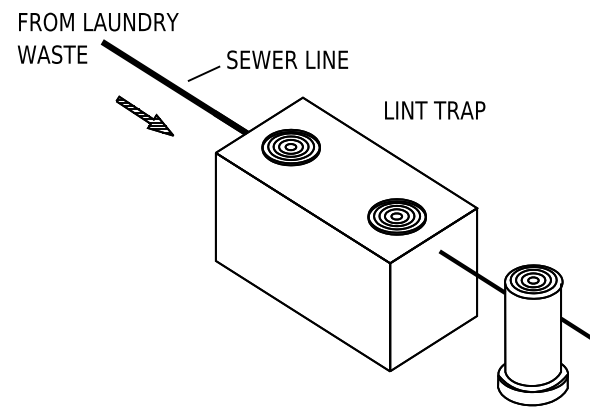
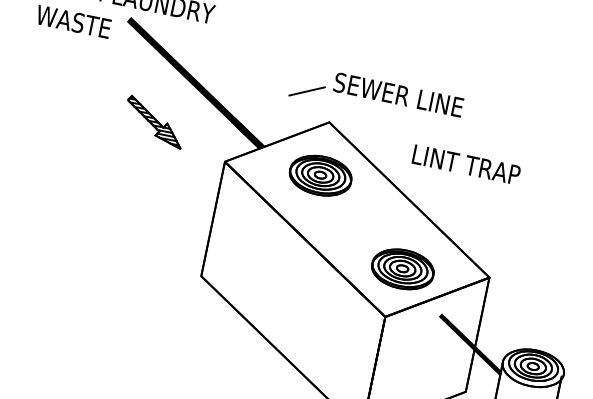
part: (267, 65) -> (376, 96), moved
part: (144, 115) -> (154, 121), moved
part: (290, 147) -> (320, 175), moved

